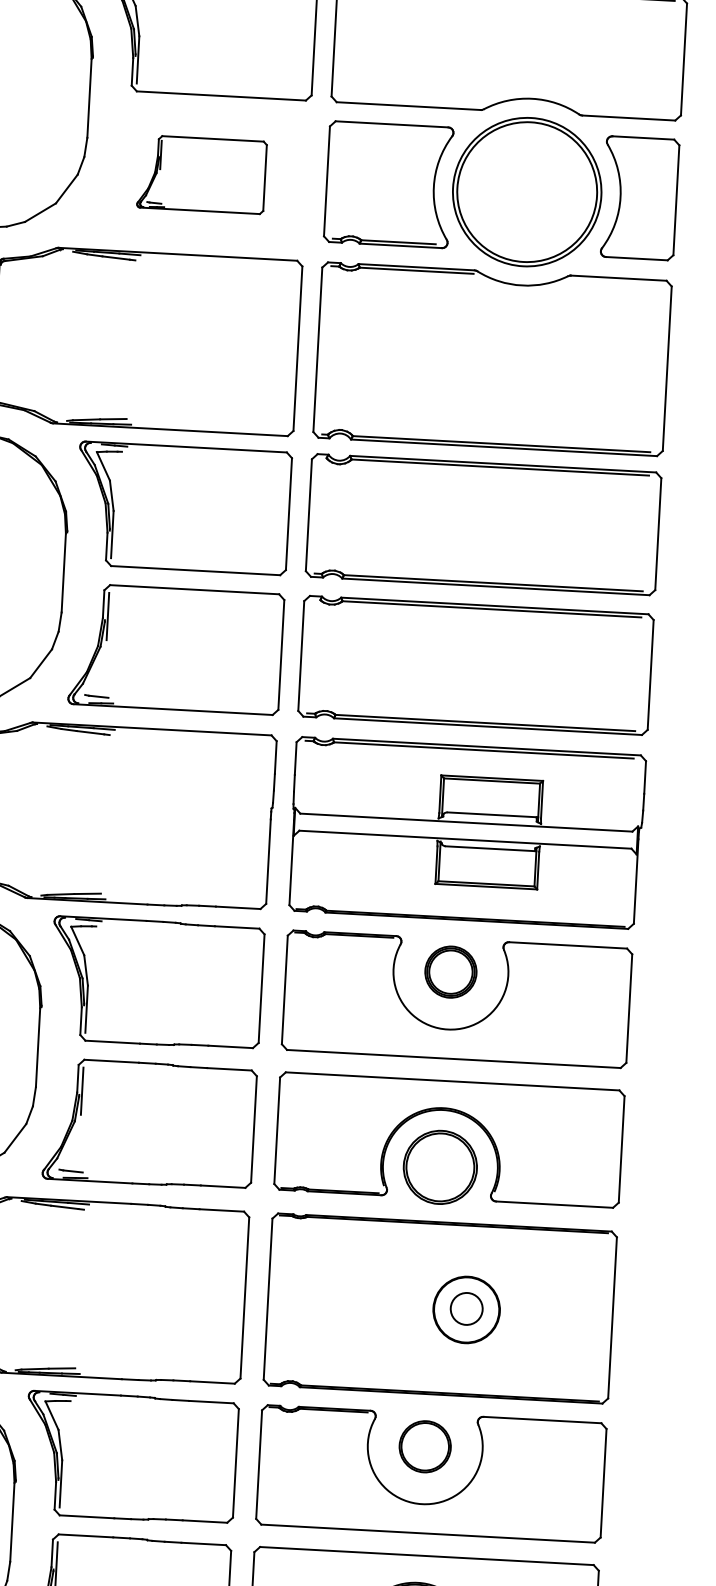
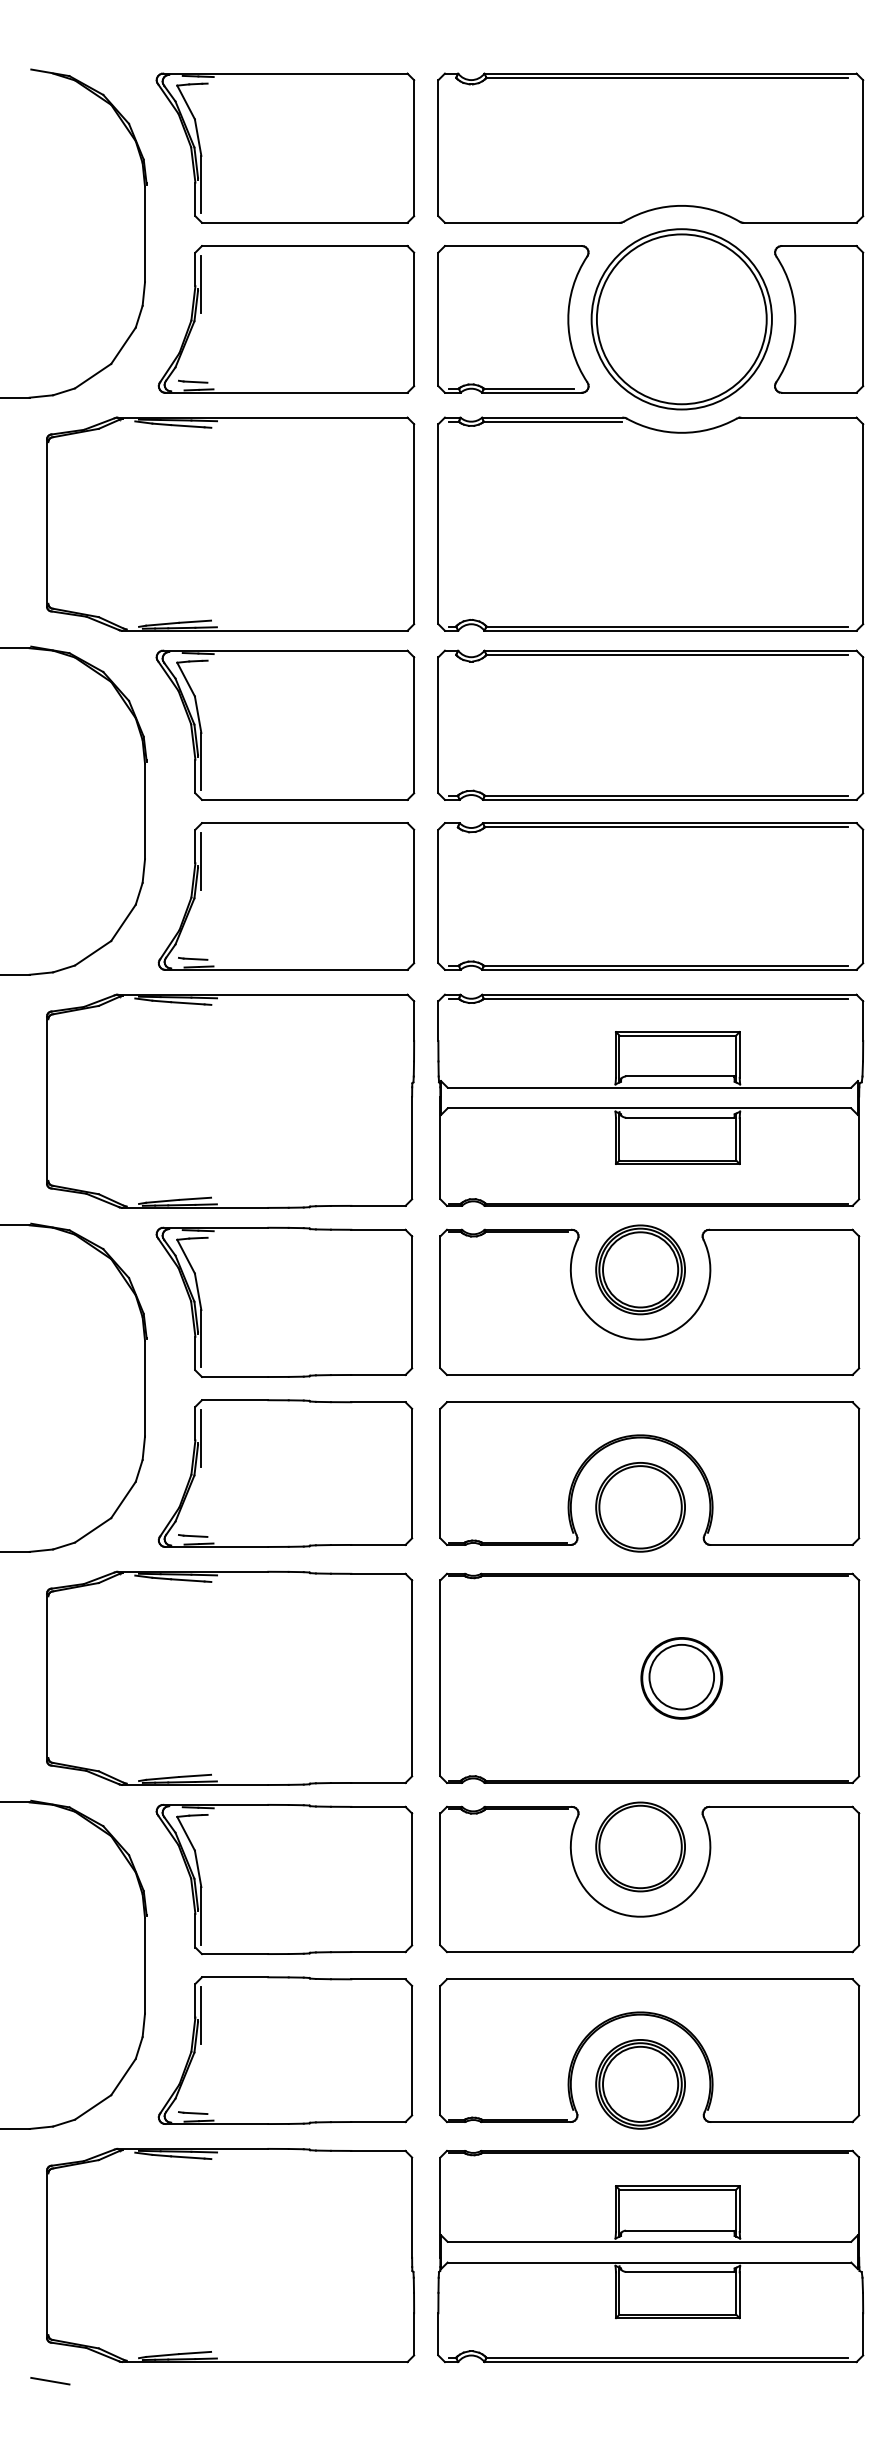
part: (202, 174) -> (286, 319), size x1.67
part: (450, 971) -> (640, 1269), size x1.43
circle: (466, 1308) -> (681, 1676), size x1.67
part: (425, 1446) -> (640, 1846), size x1.43

